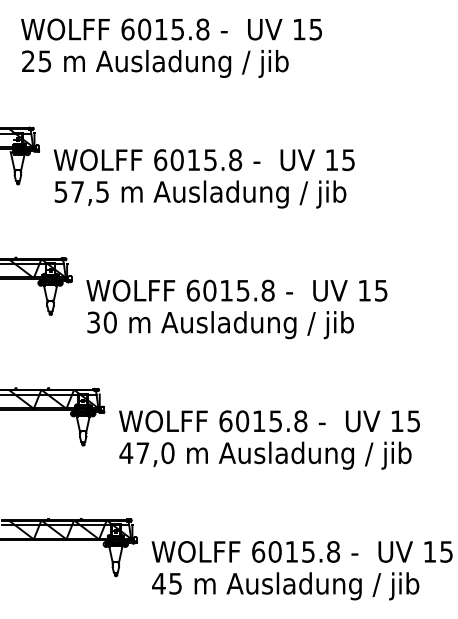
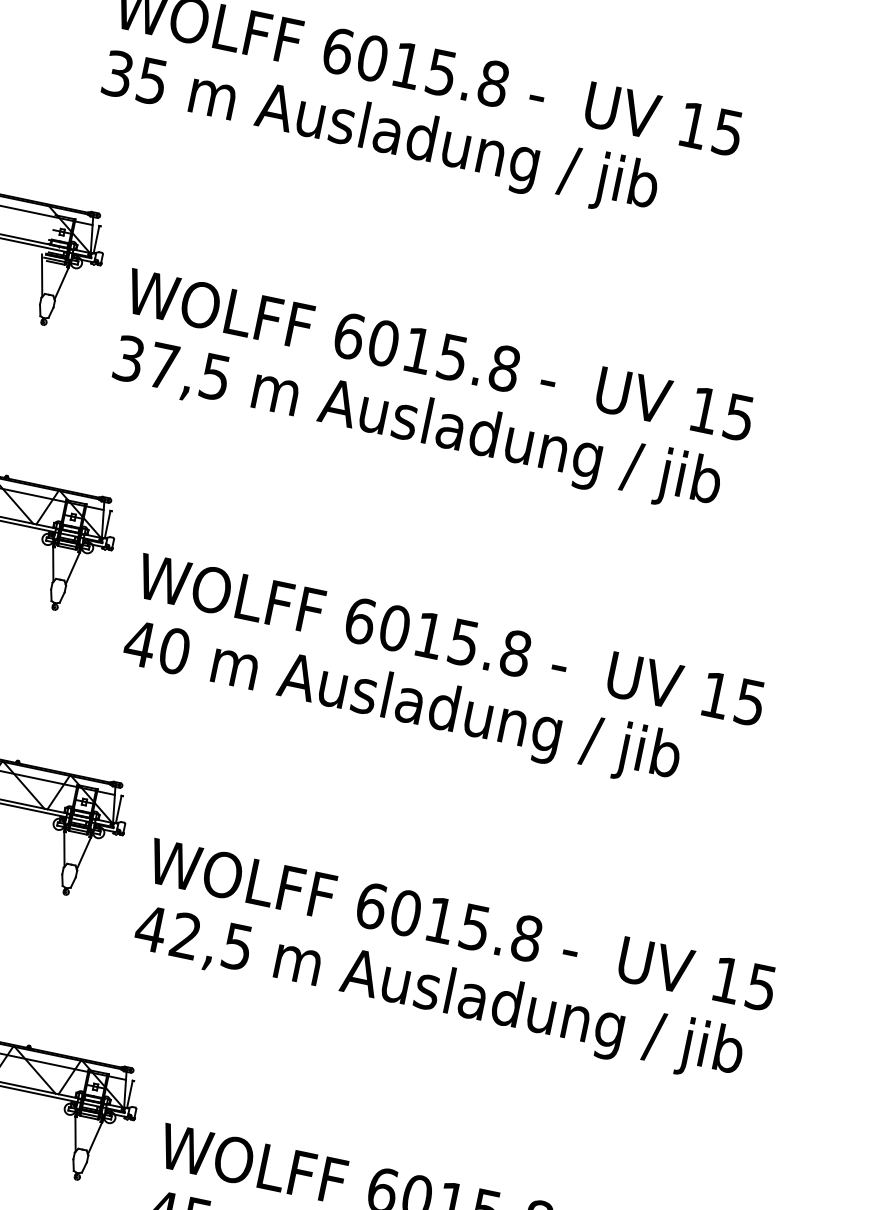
text: (28, 61) -> (118, 74), 25 -> 35
text: (61, 191) -> (130, 358), 57,5 -> 37,5
text: (93, 322) -> (139, 643), 30 -> 40
text: (155, 453) -> (211, 942), 47,0 -> 42,5

